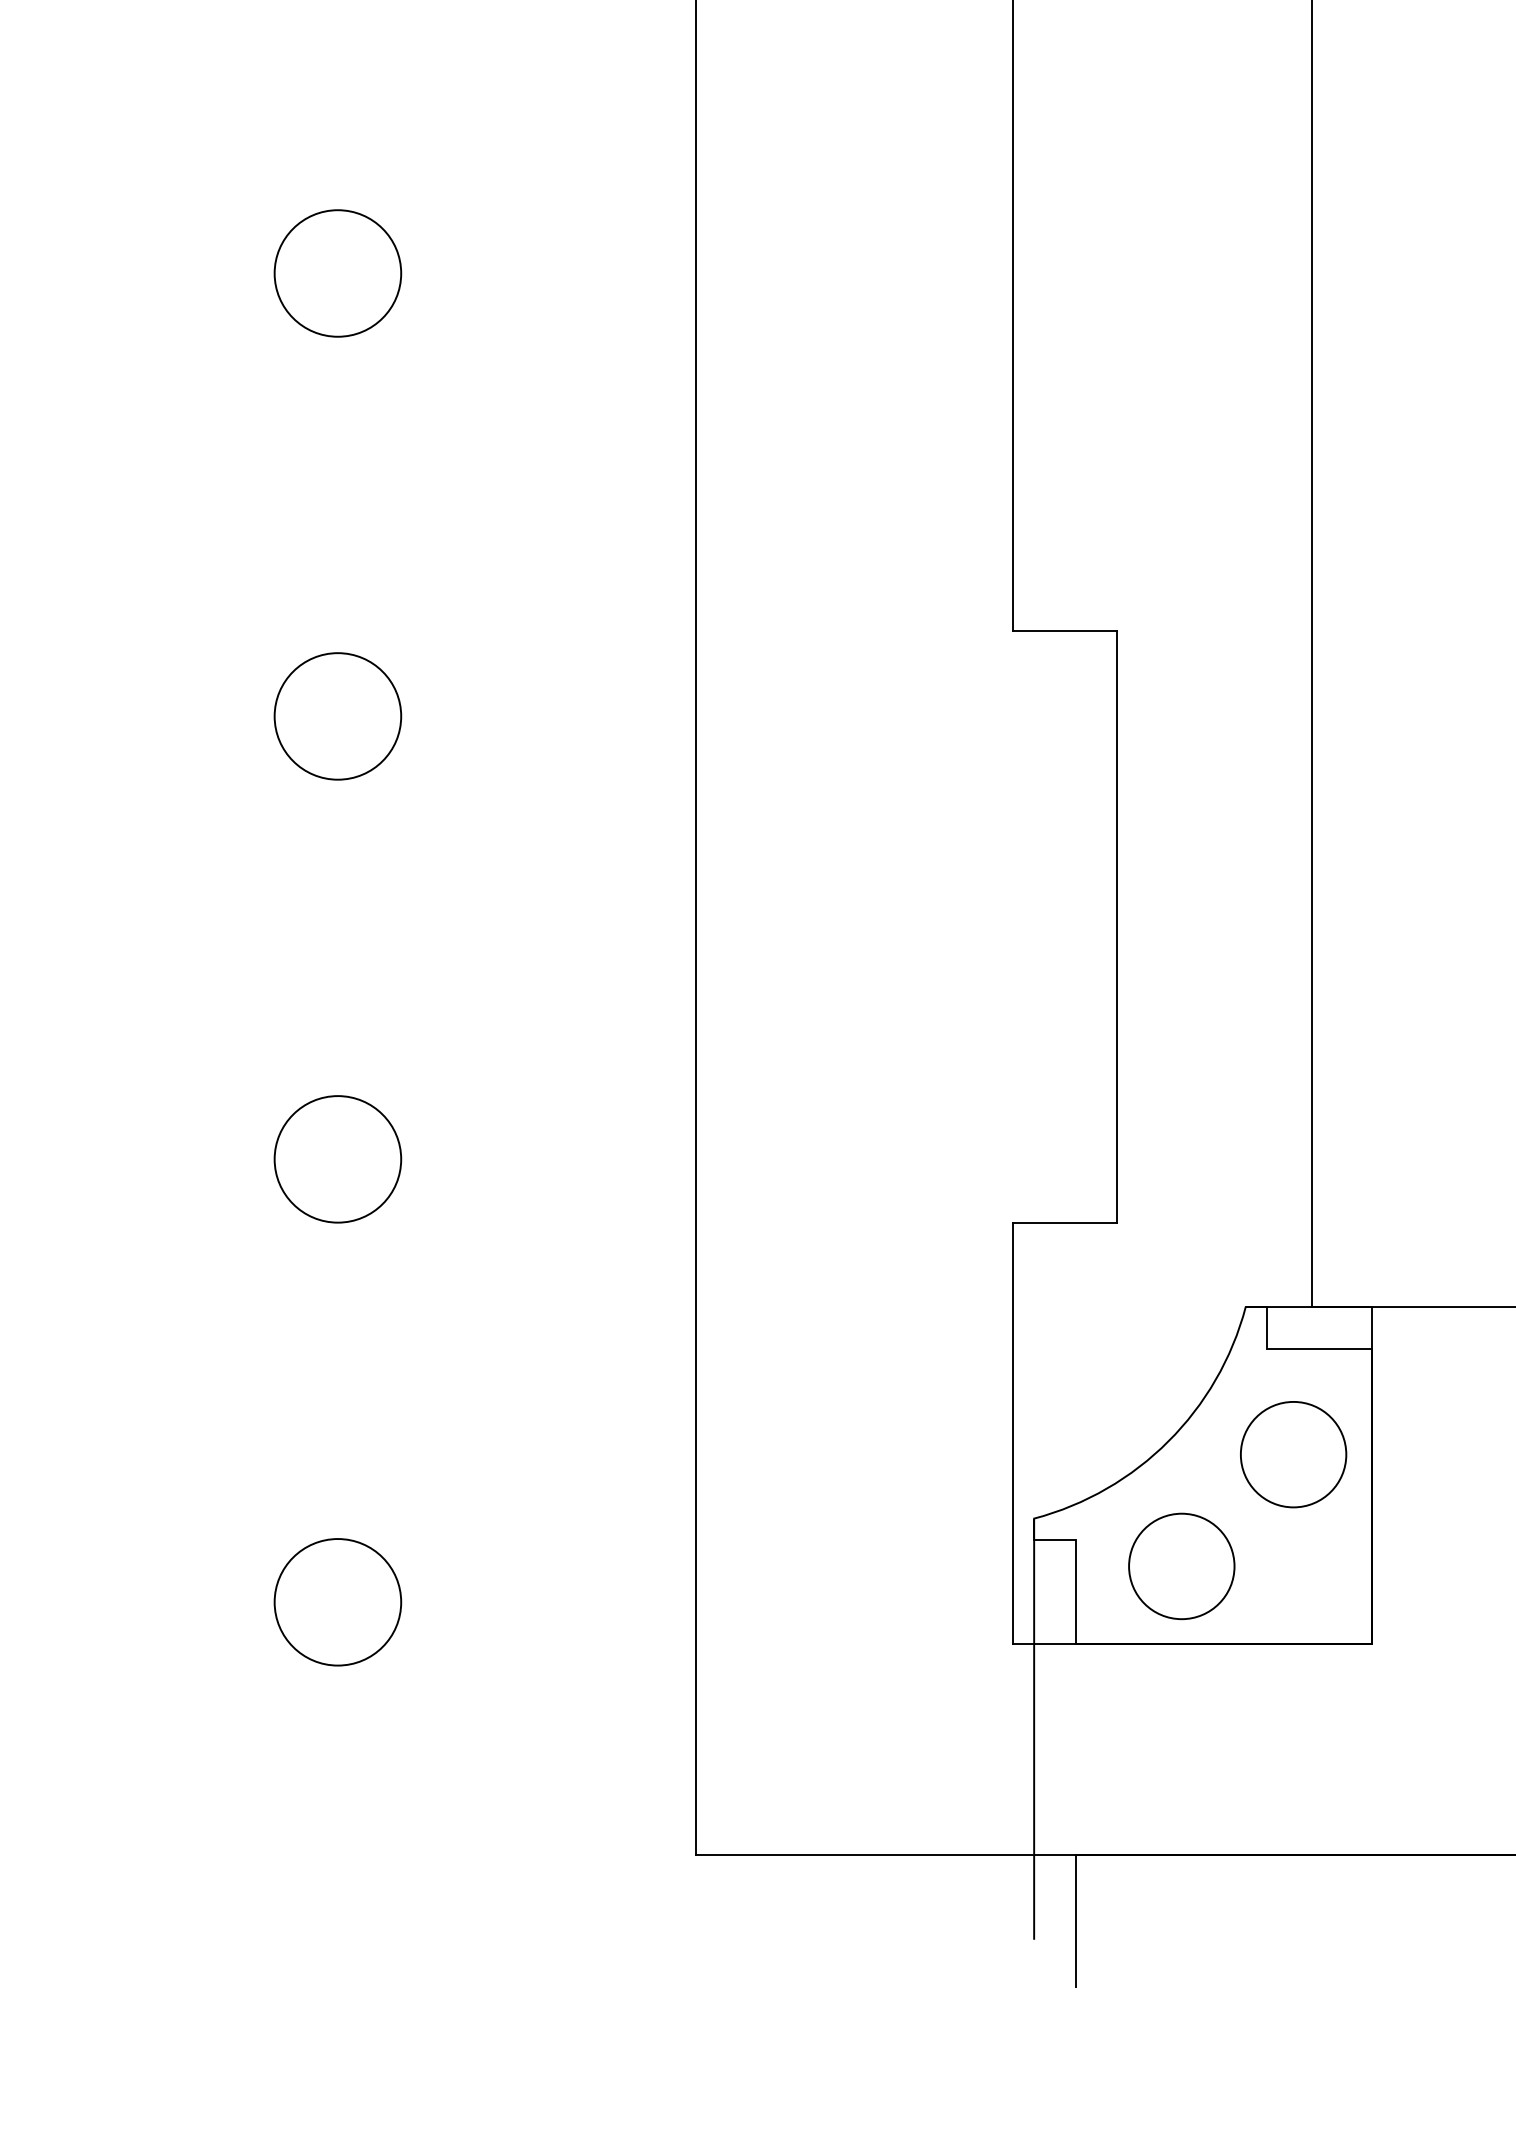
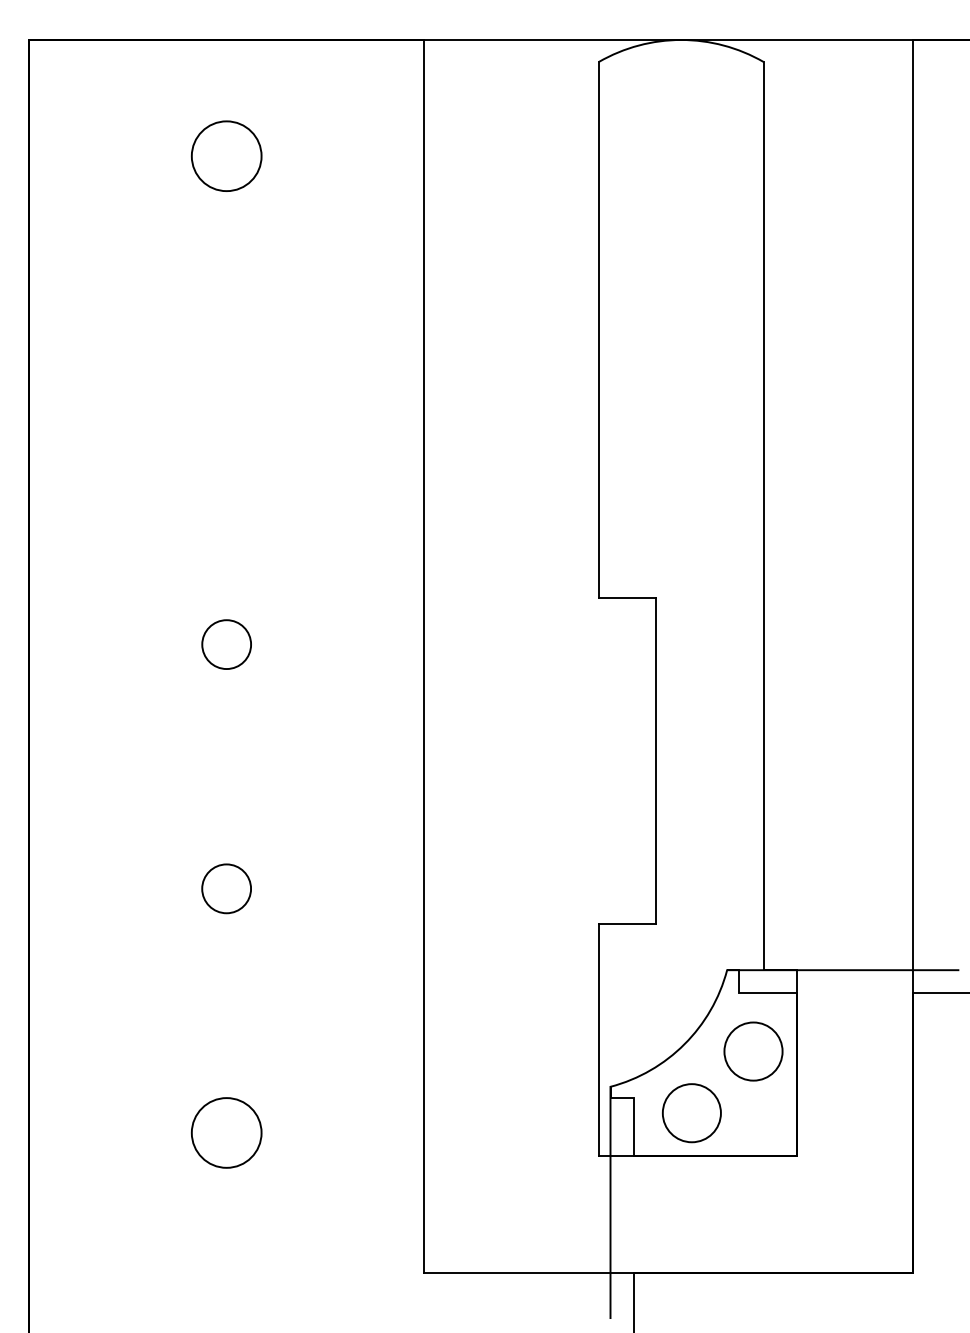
circle: (337, 273) -> (226, 400), removed
circle: (337, 716) -> (226, 644), size x0.7
circle: (337, 1158) -> (226, 888), size x0.7

